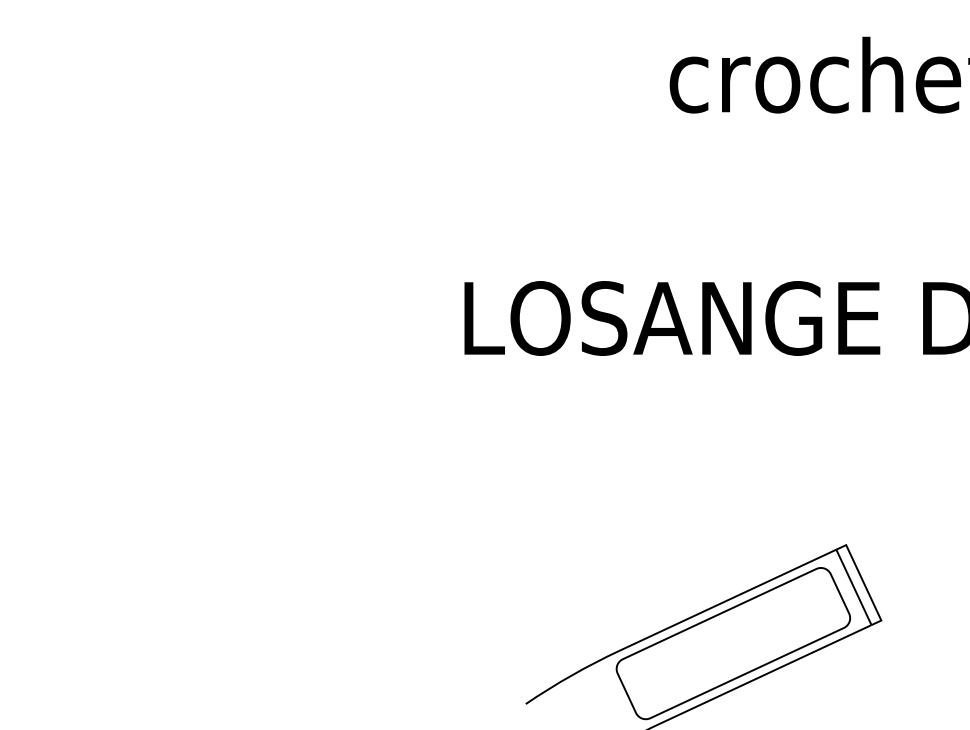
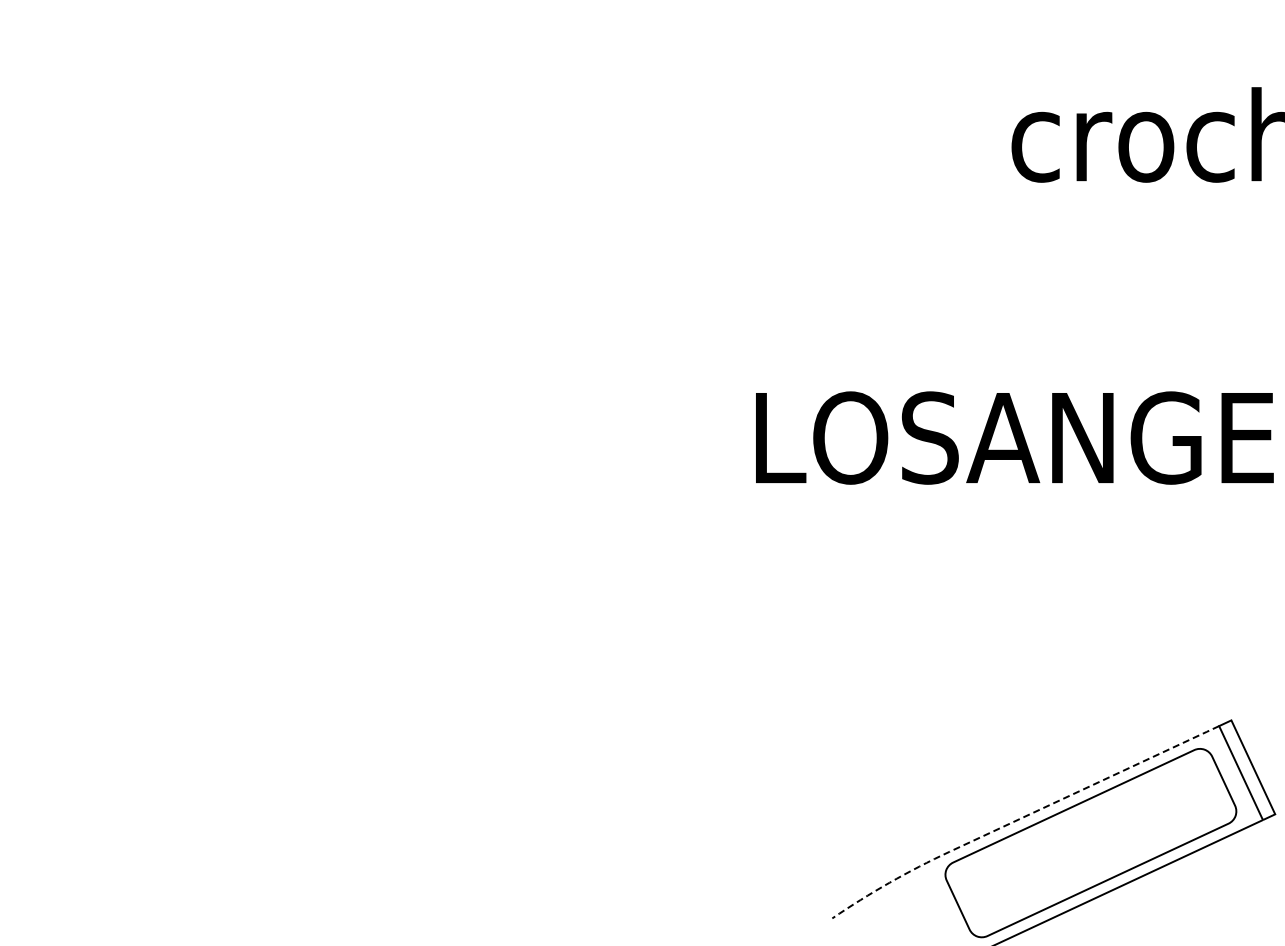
line: (677, 623) -> (1021, 818), solid -> dashed

